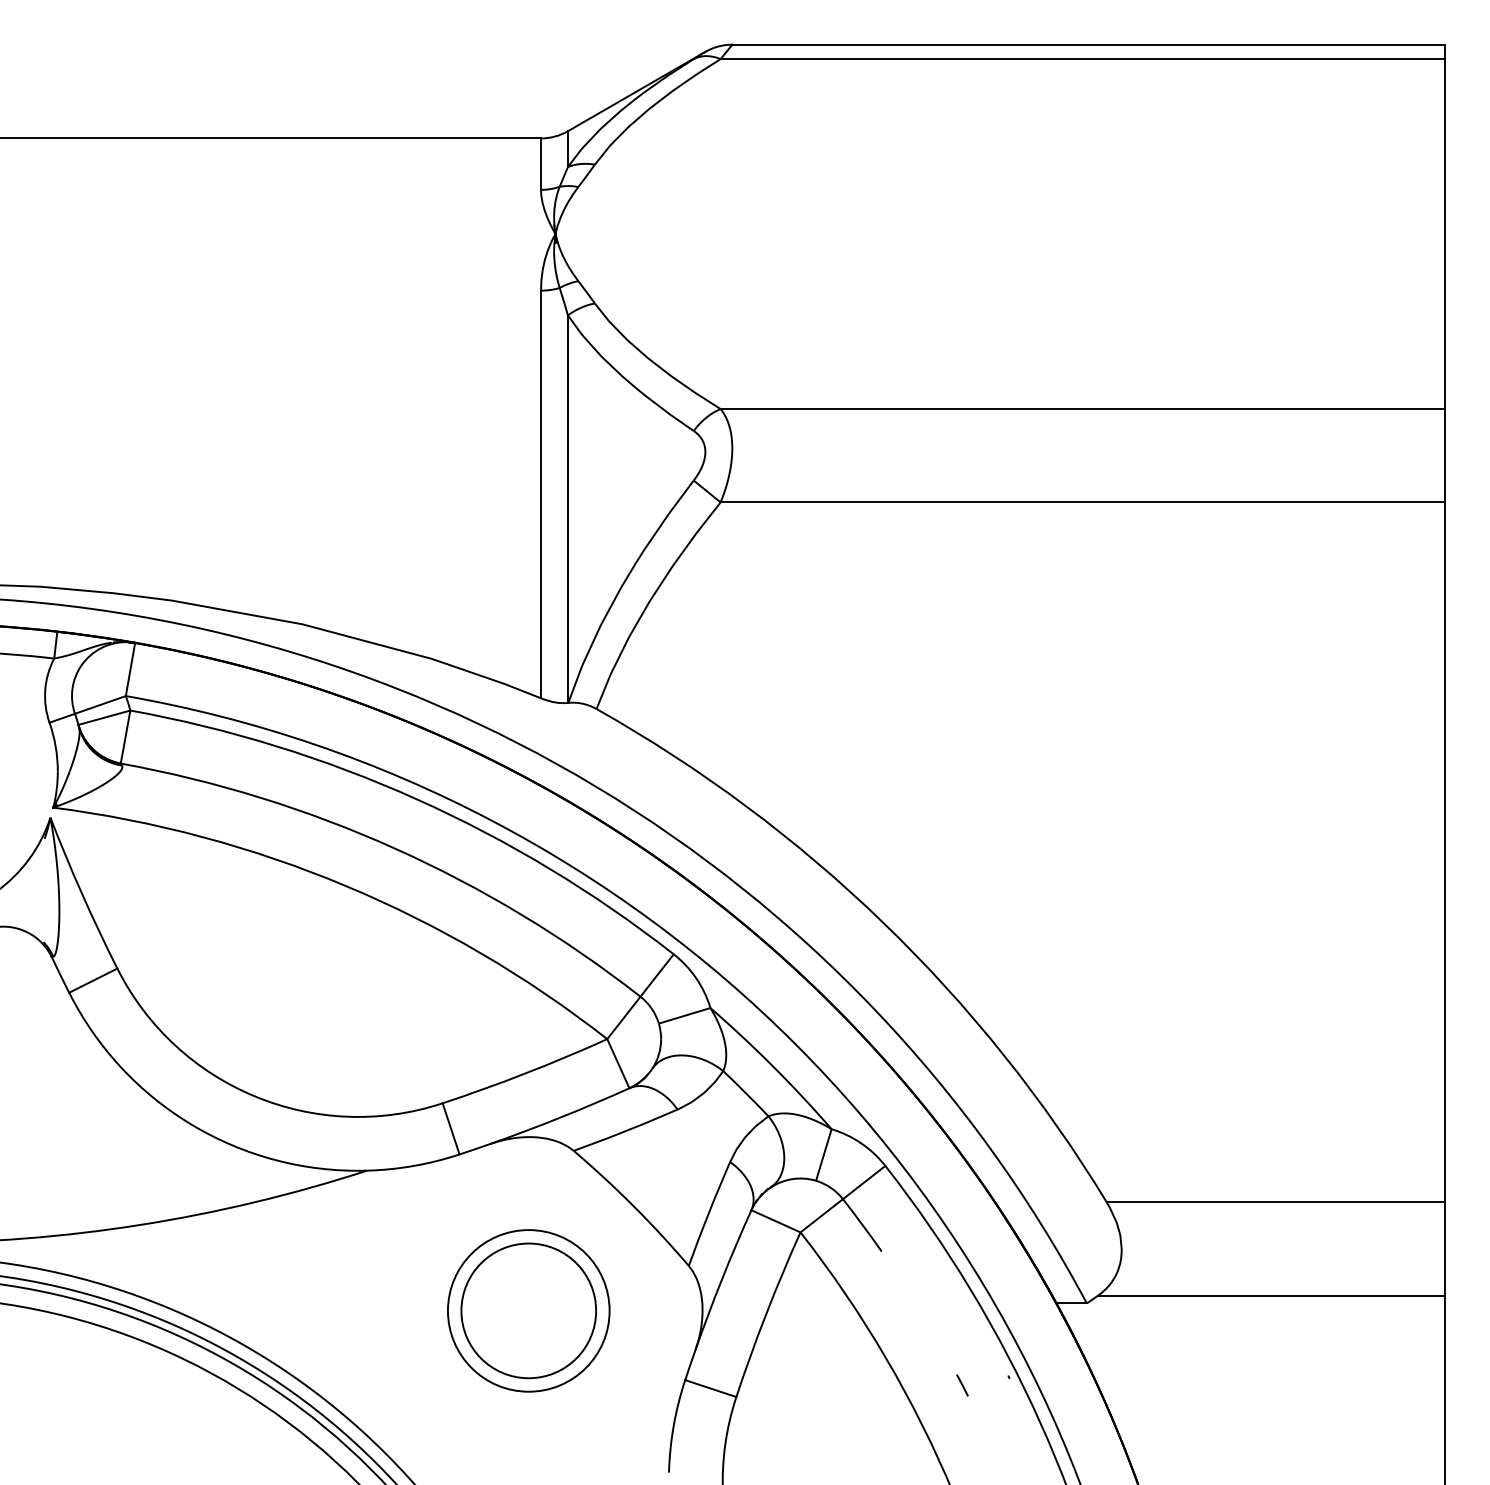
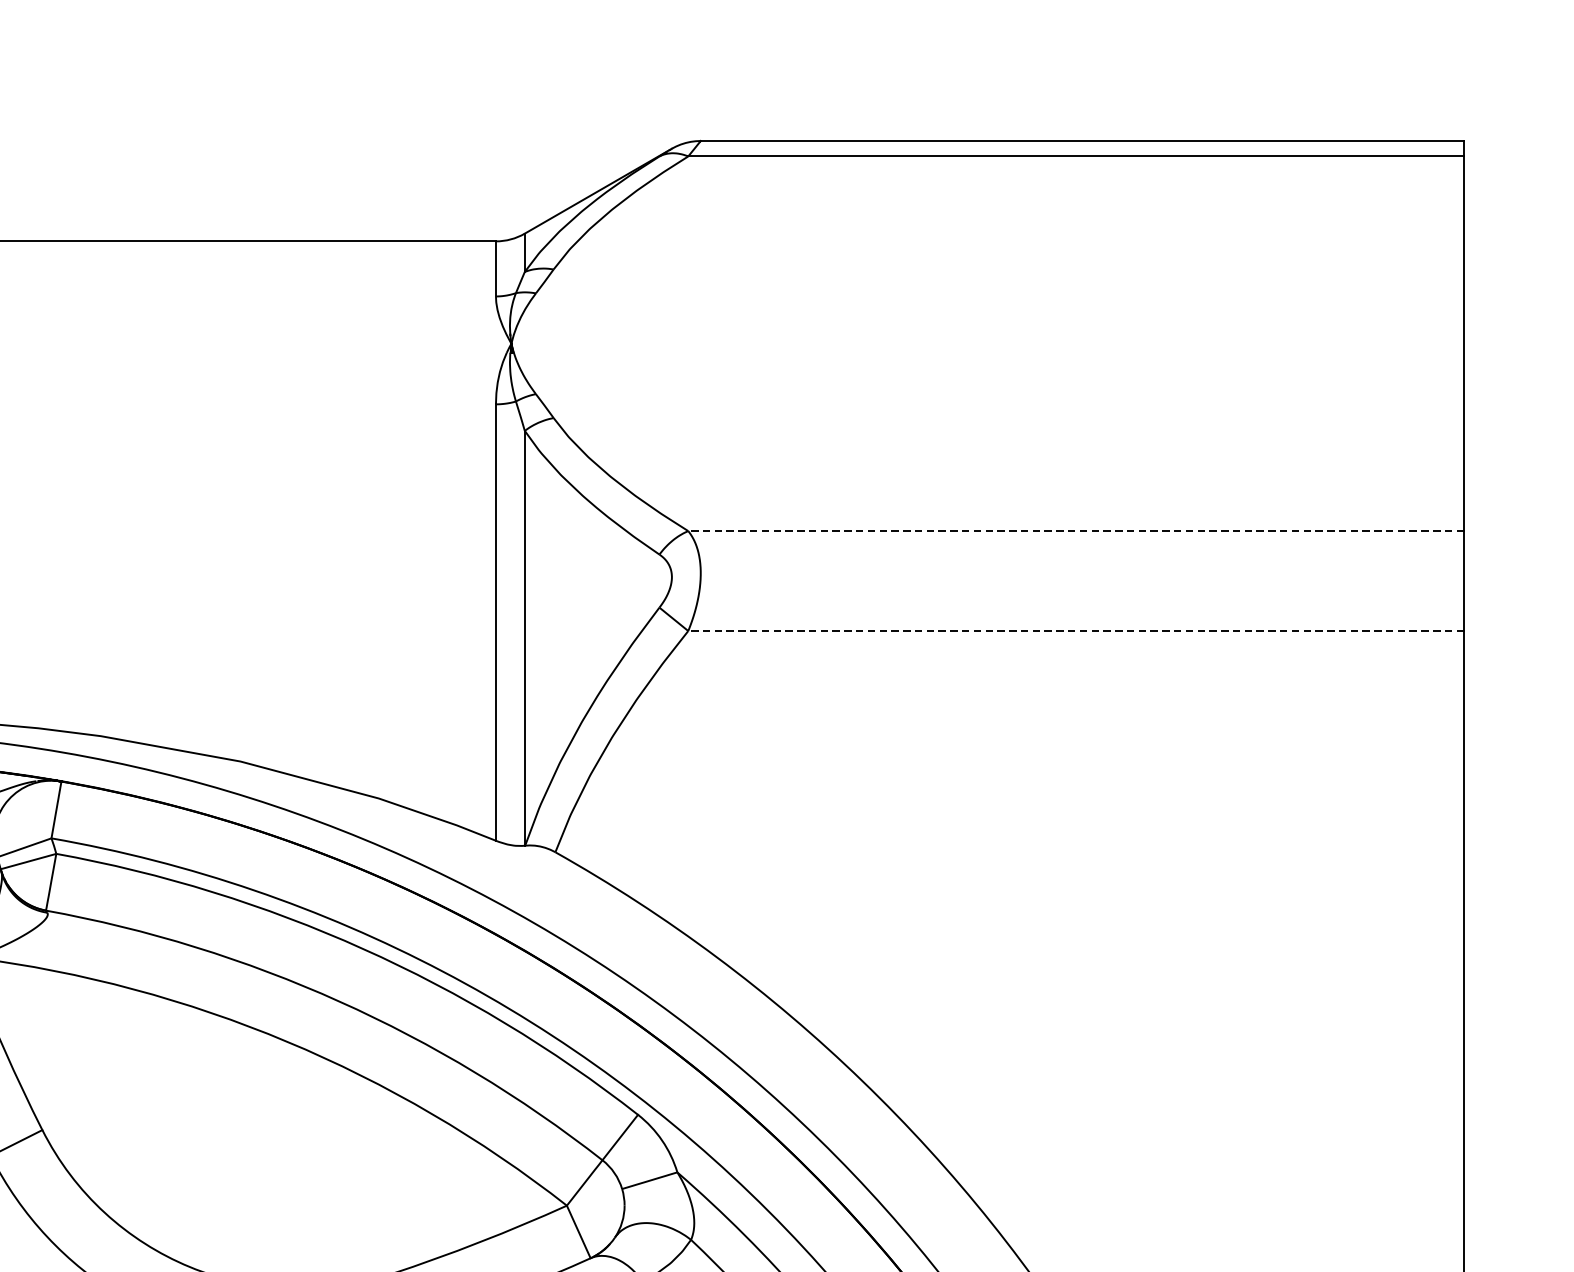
line: (1082, 409) -> (1075, 531), solid -> dashed
line: (1082, 502) -> (1075, 631), solid -> dashed

